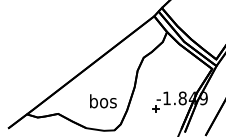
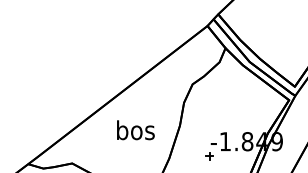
text: (103, 101) -> (136, 130), moved

